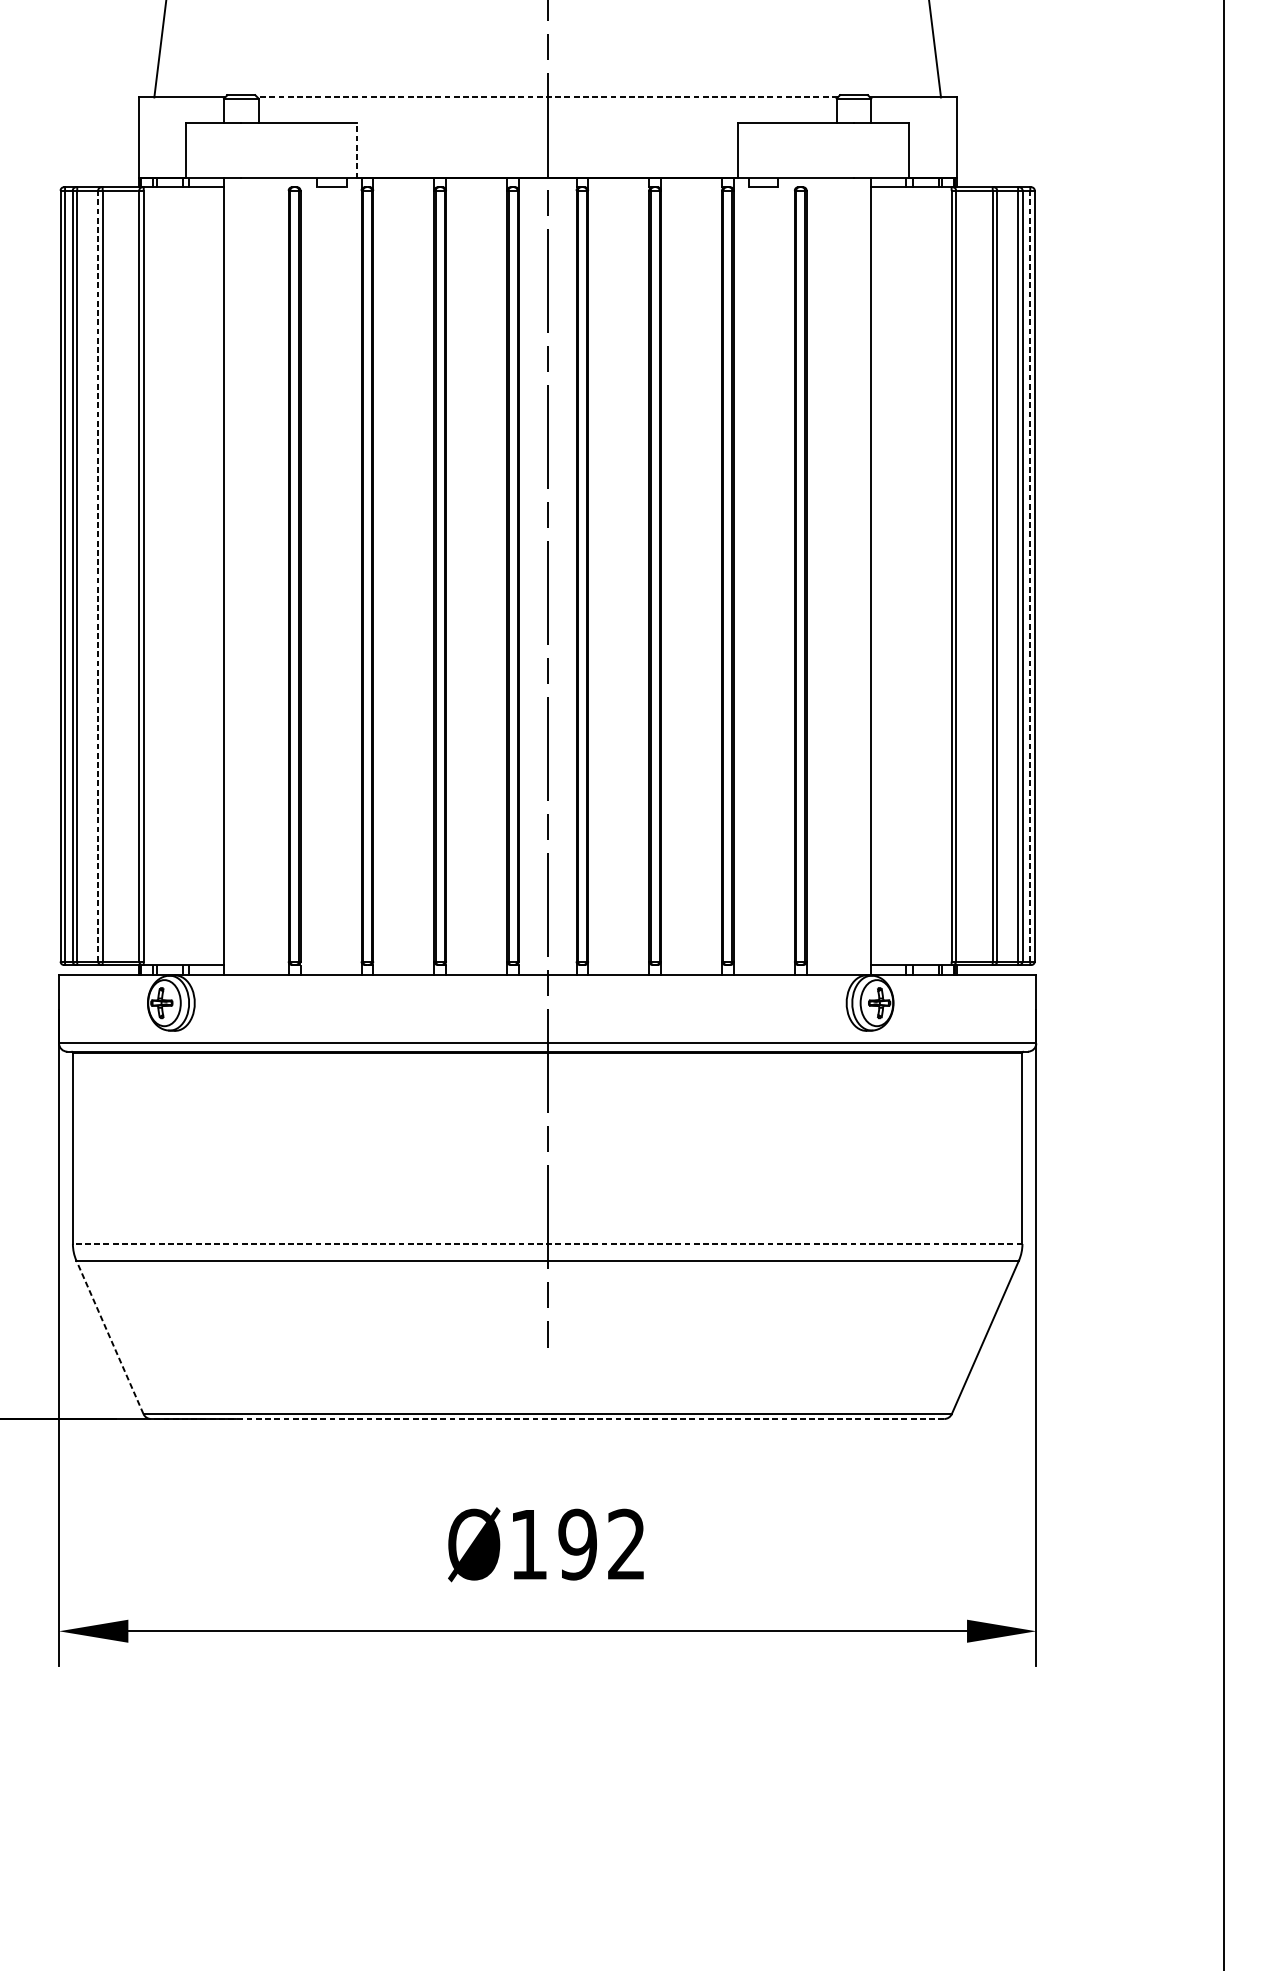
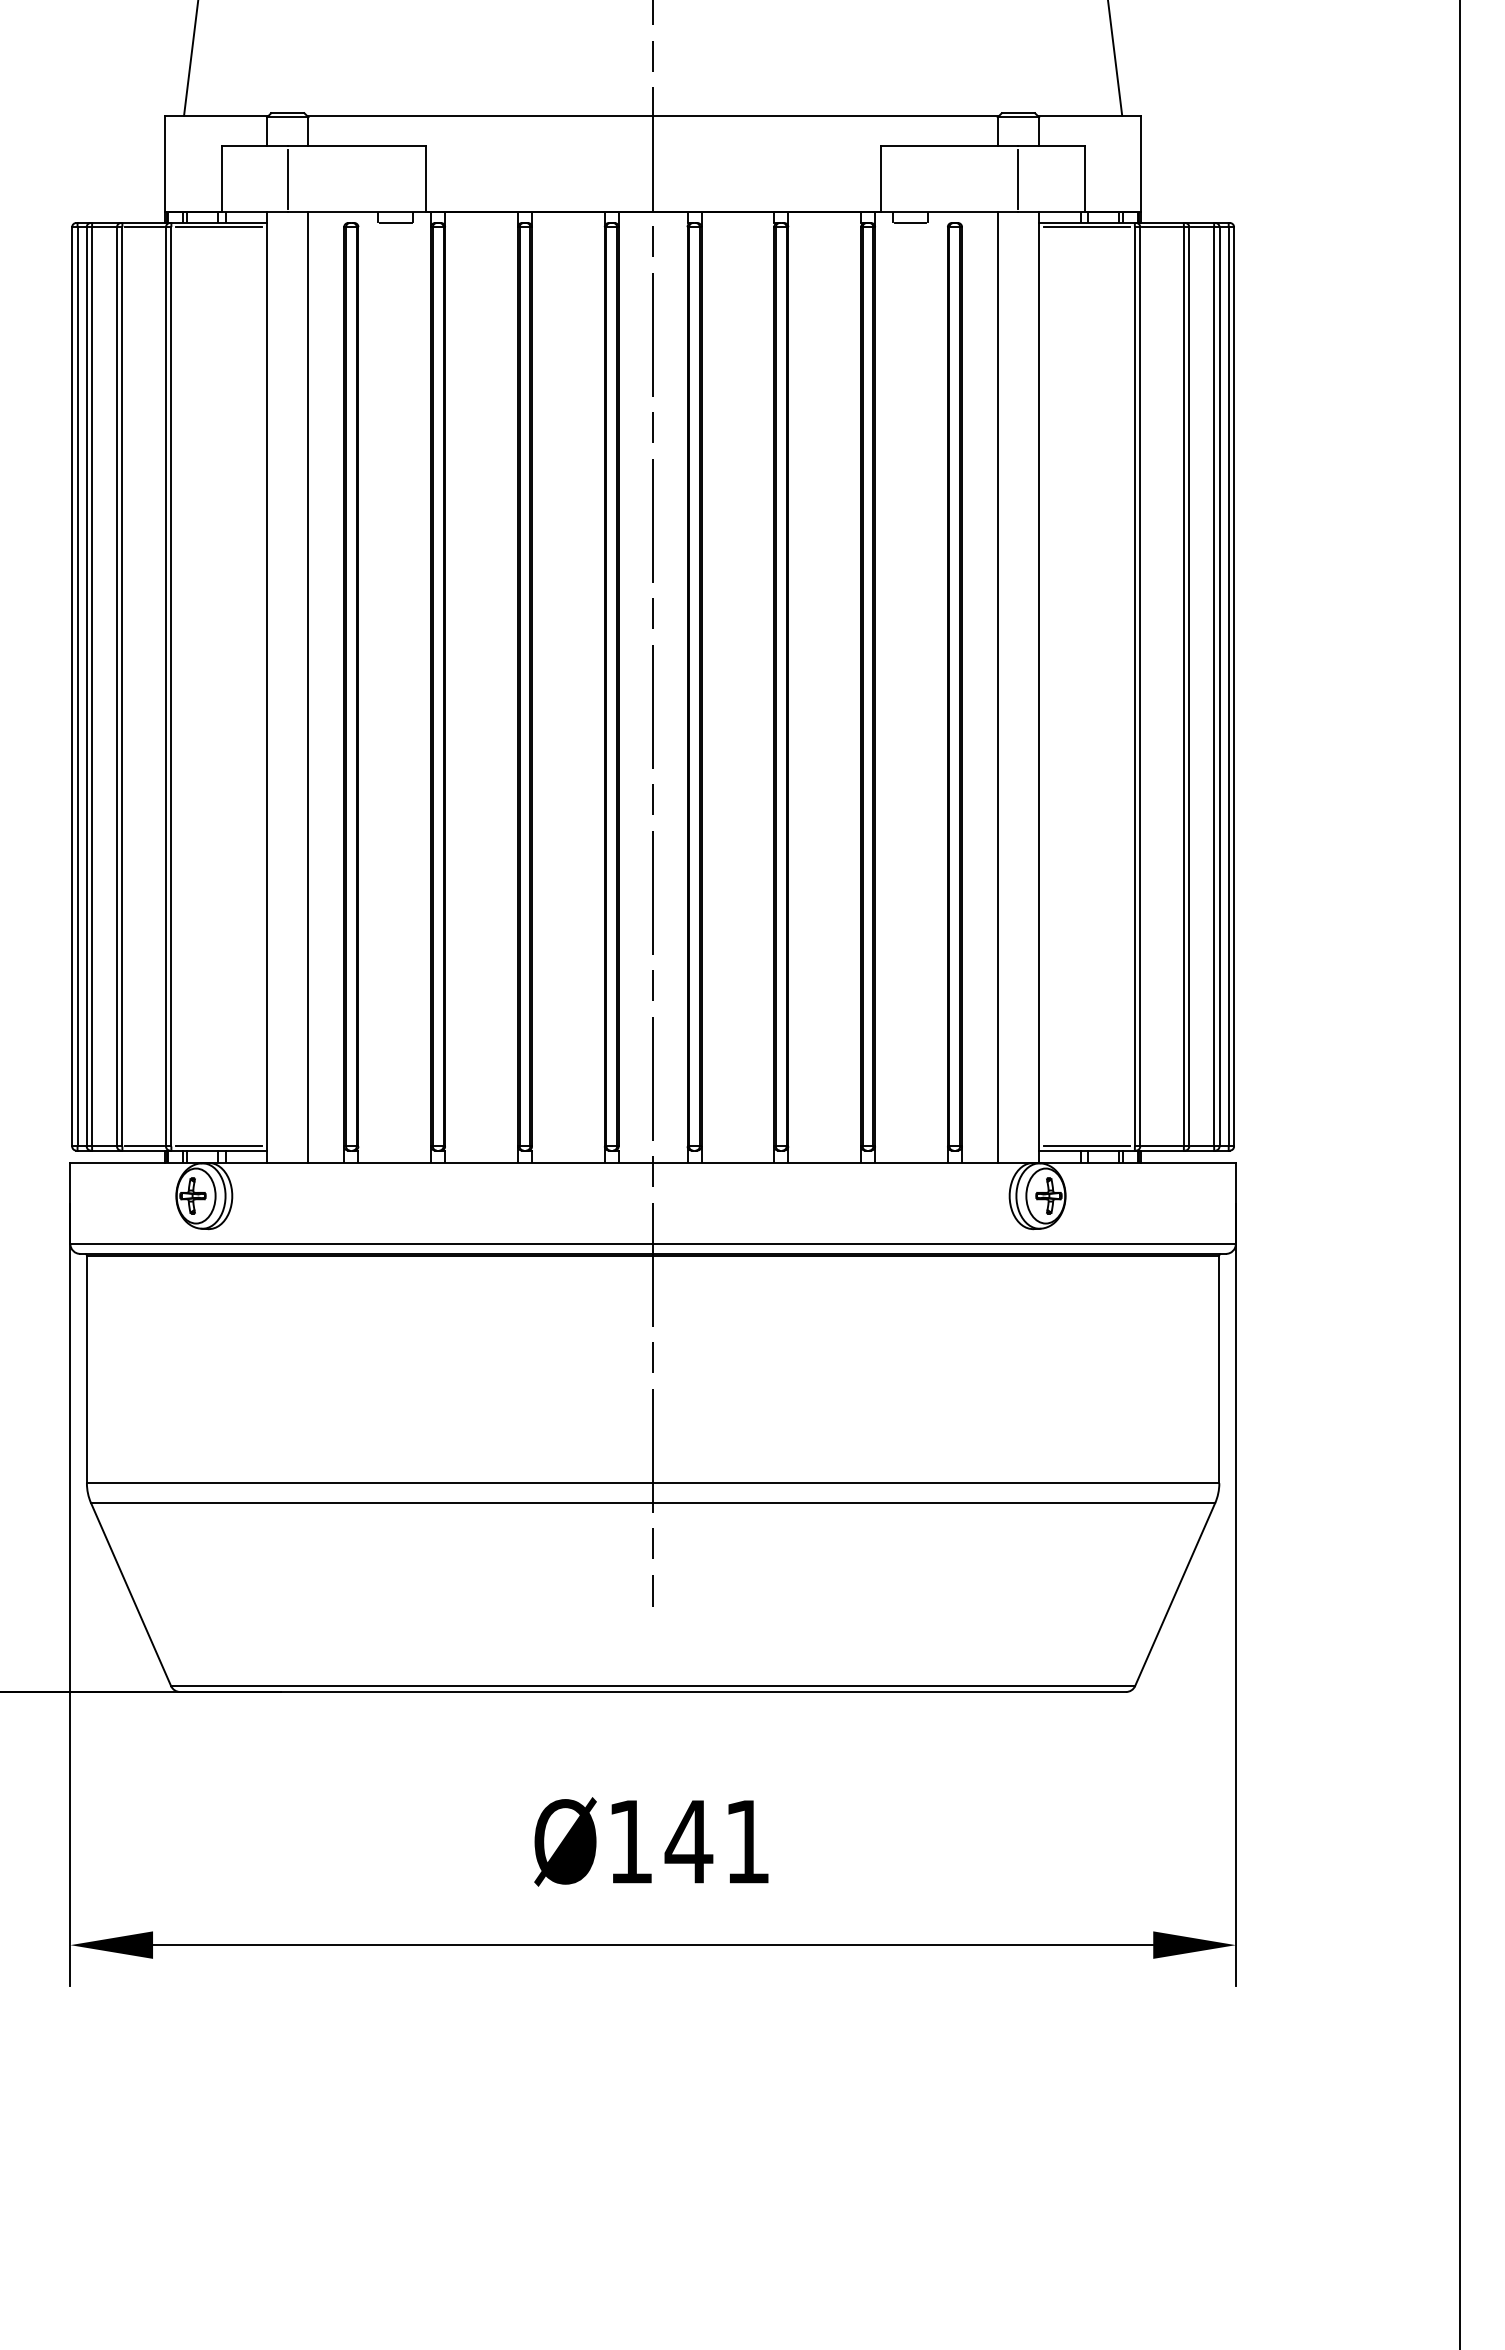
line: (547, 97) -> (652, 115), dashed -> solid
line: (356, 149) -> (425, 178), dashed -> solid
line: (241, 150) -> (287, 179), added
line: (854, 150) -> (1018, 179), added
line: (184, 191) -> (219, 227), added
line: (911, 191) -> (1086, 227), added
line: (98, 575) -> (117, 686), dashed -> solid
line: (1030, 575) -> (1228, 686), dashed -> solid
line: (258, 576) -> (308, 687), added
line: (836, 576) -> (997, 687), added
line: (184, 961) -> (219, 1146), added
line: (911, 961) -> (1086, 1146), added
line: (547, 1244) -> (652, 1483), dashed -> solid
line: (110, 1337) -> (131, 1594), dashed -> solid
line: (547, 1419) -> (653, 1692), dashed -> solid
text: (600, 1544) -> (716, 1841), Ø192 -> Ø141

